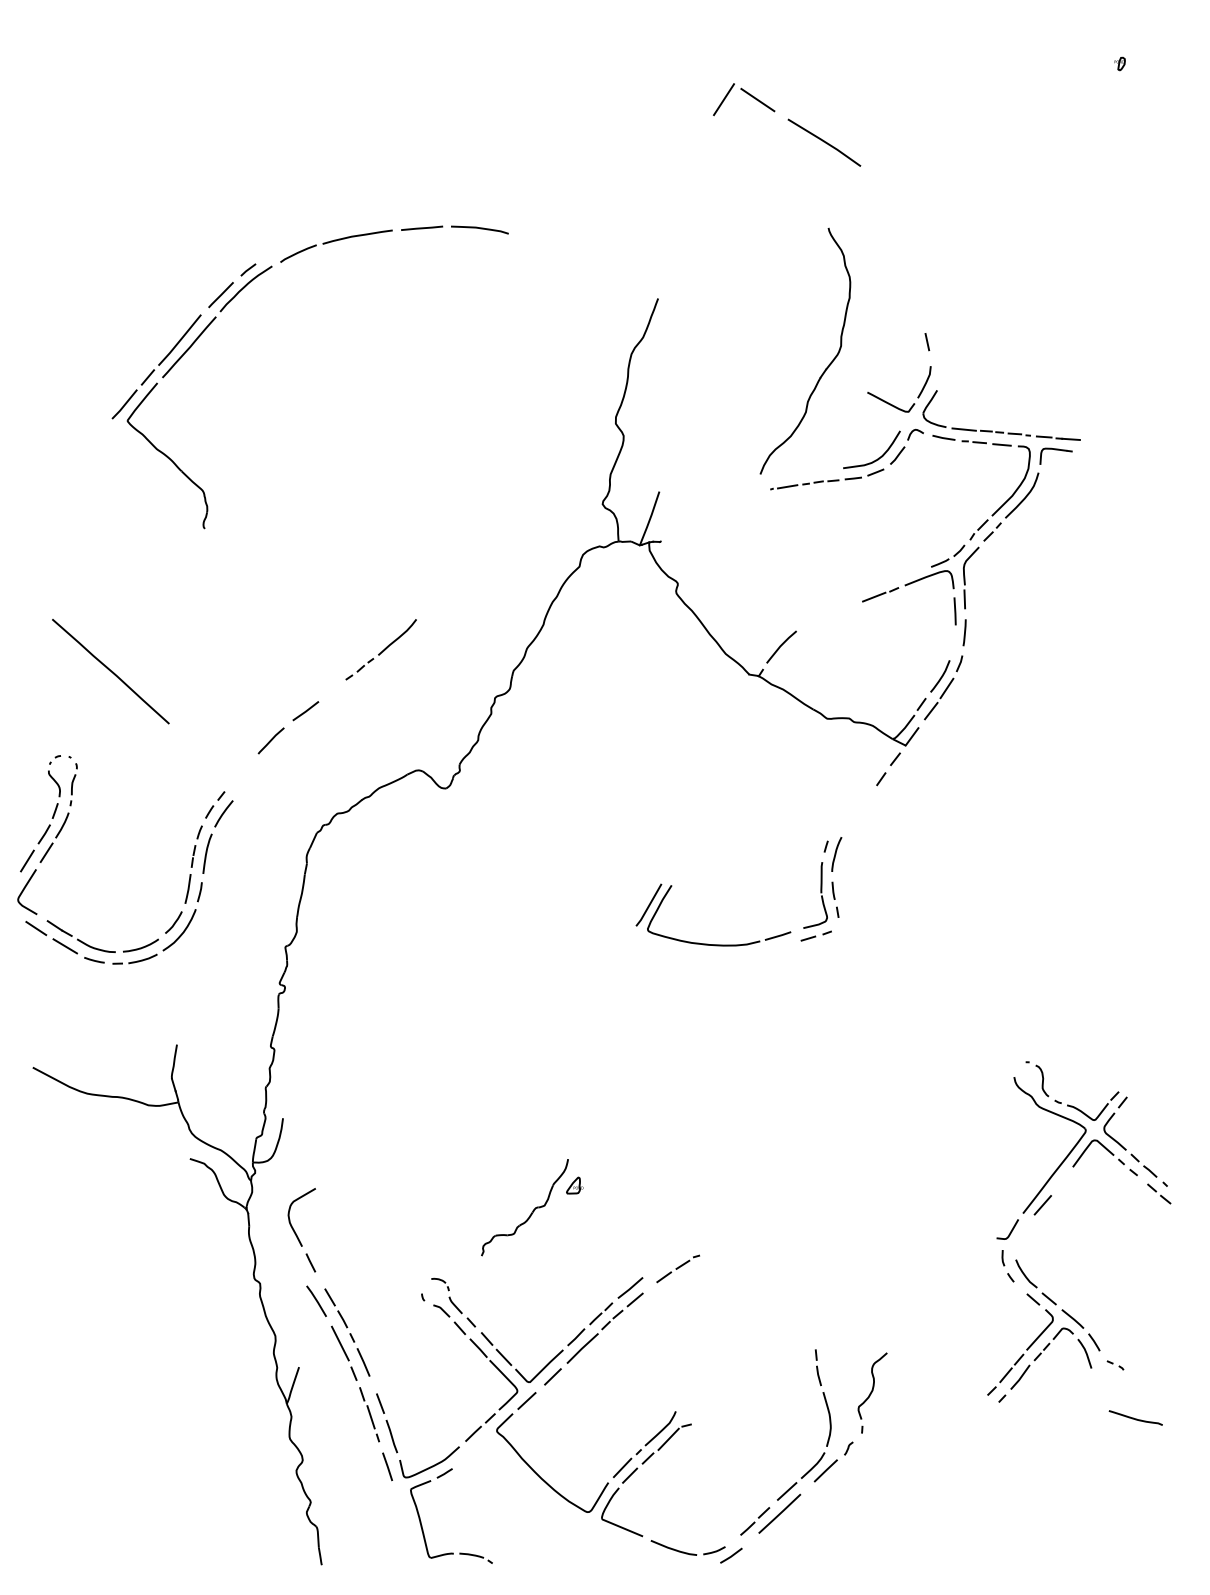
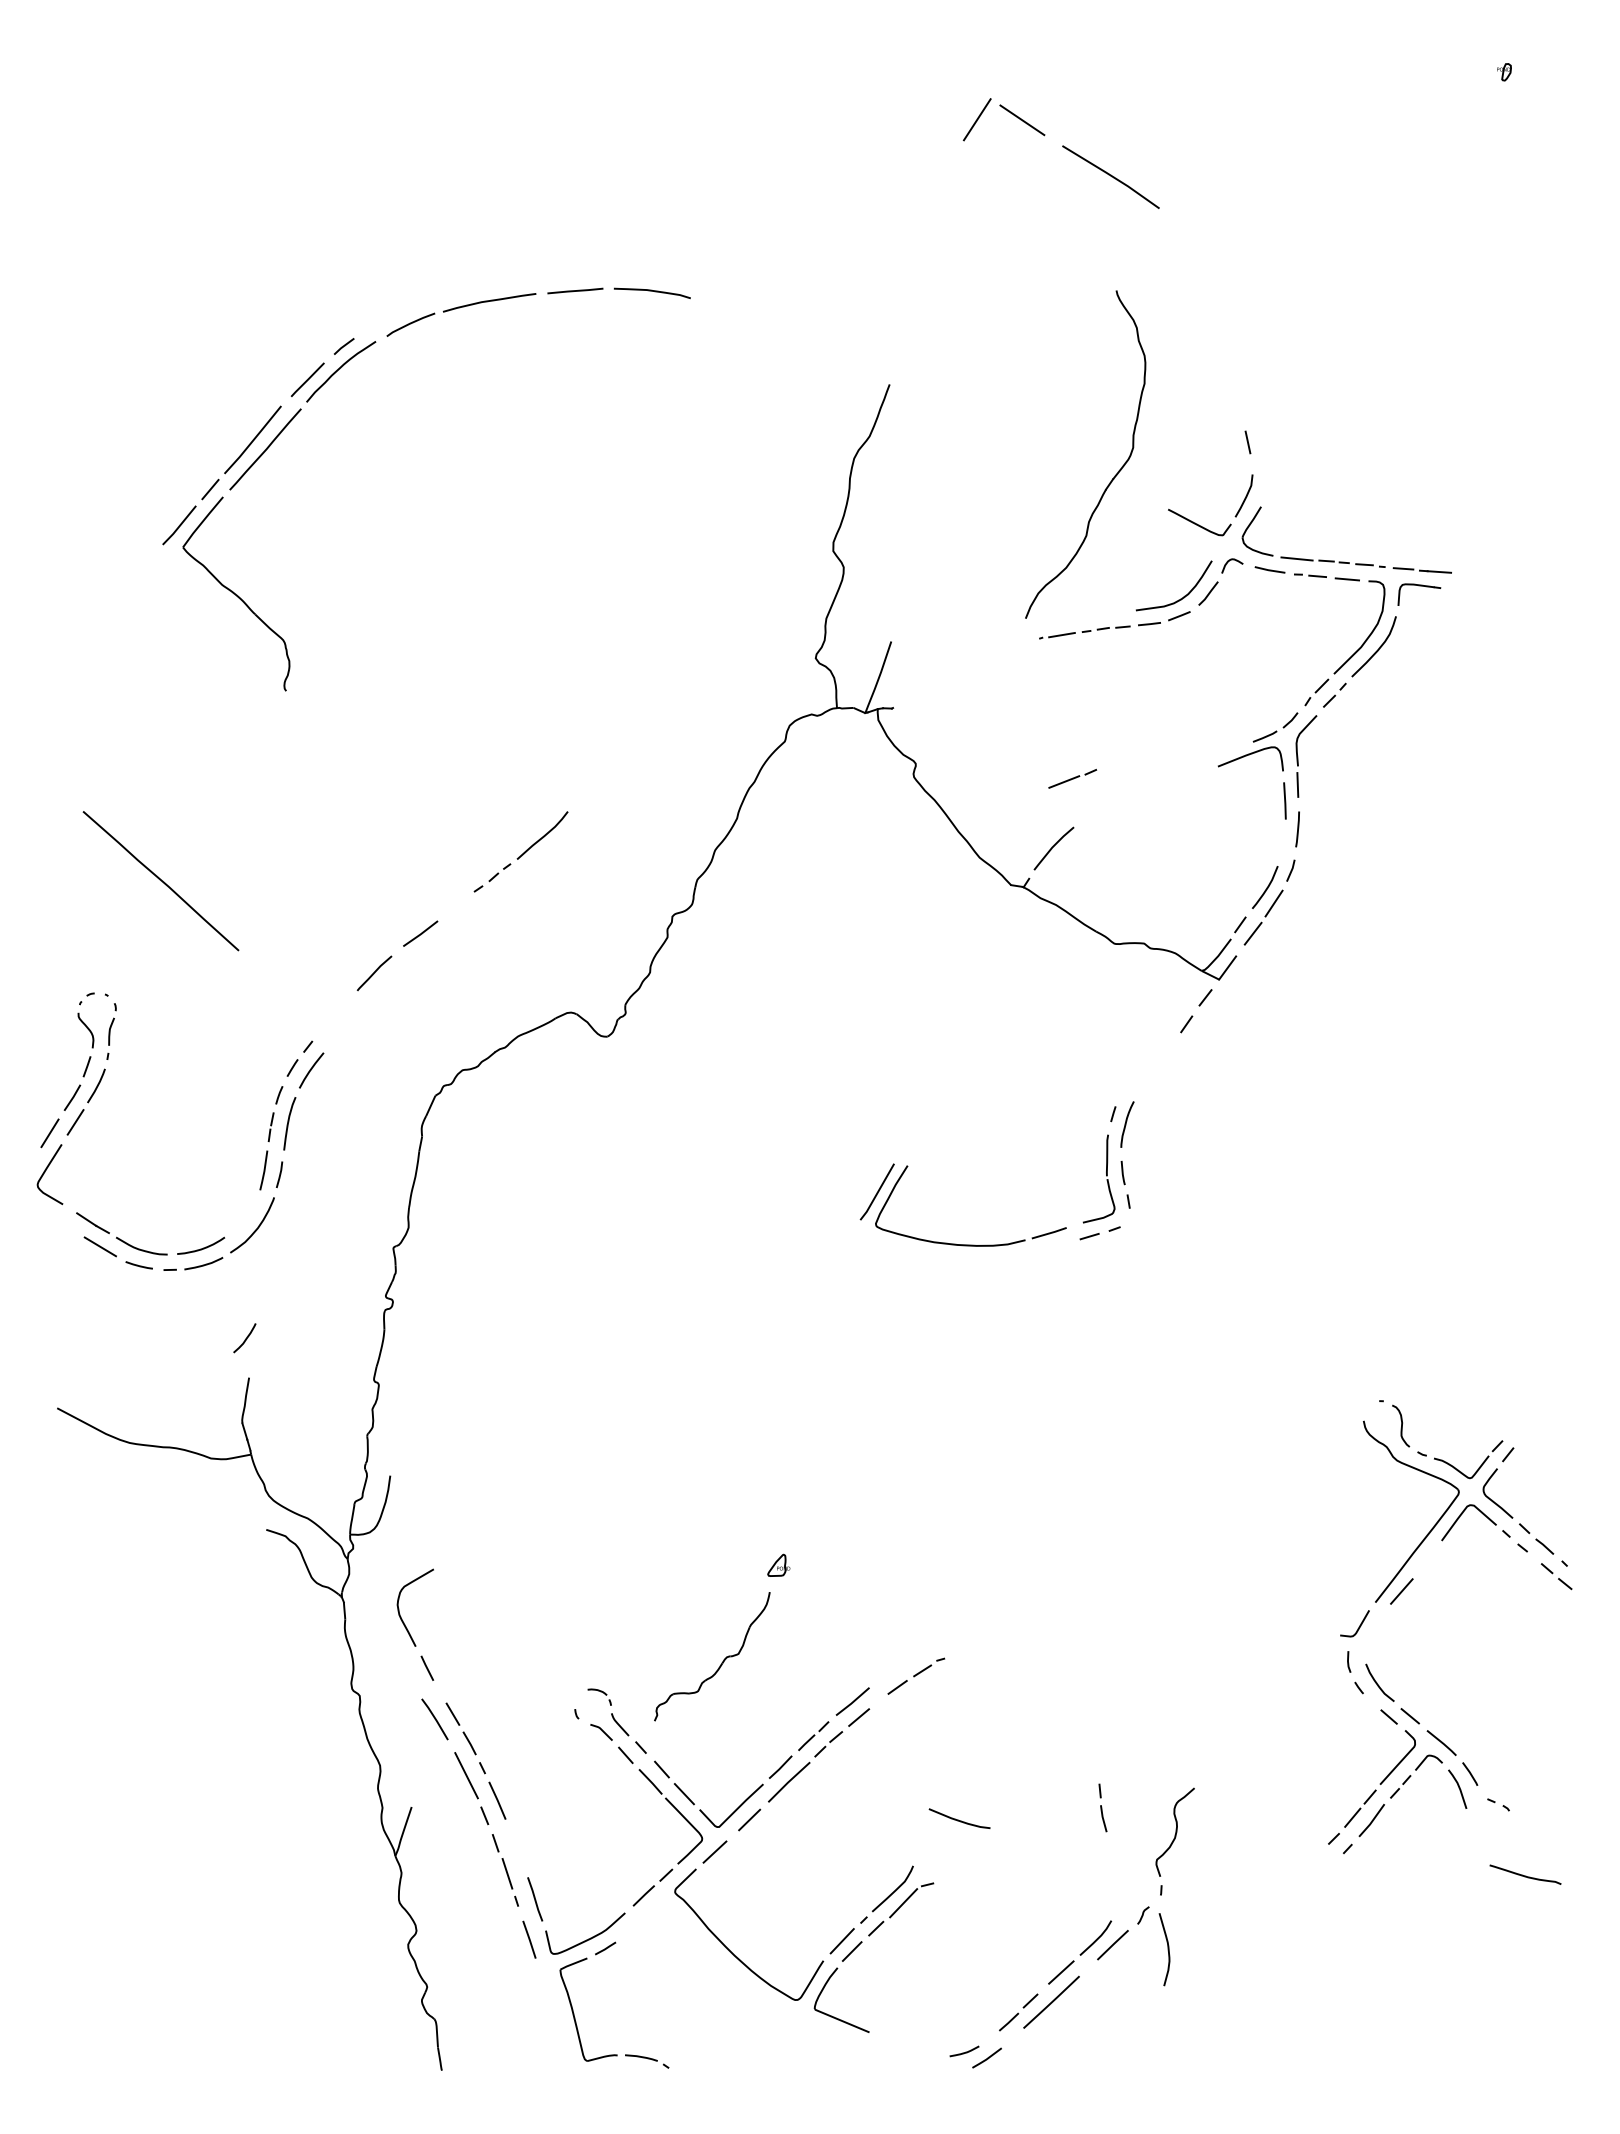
part: (880, 594) -> (1072, 778), moved
curve: (174, 922) -> (245, 1338), moved
line: (36, 928) -> (61, 1222), removed
part: (531, 1211) -> (721, 1662), moved
line: (380, 1403) -> (519, 1855), removed
curve: (829, 1419) -> (1167, 1949), moved
line: (673, 1548) -> (958, 1819), moved

